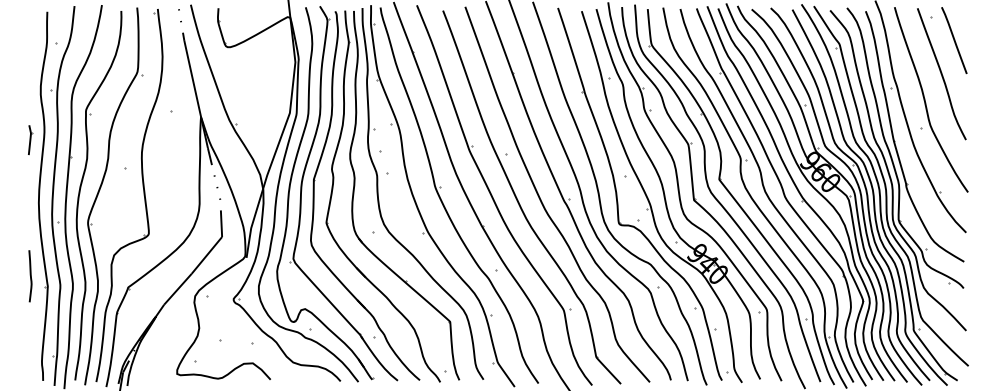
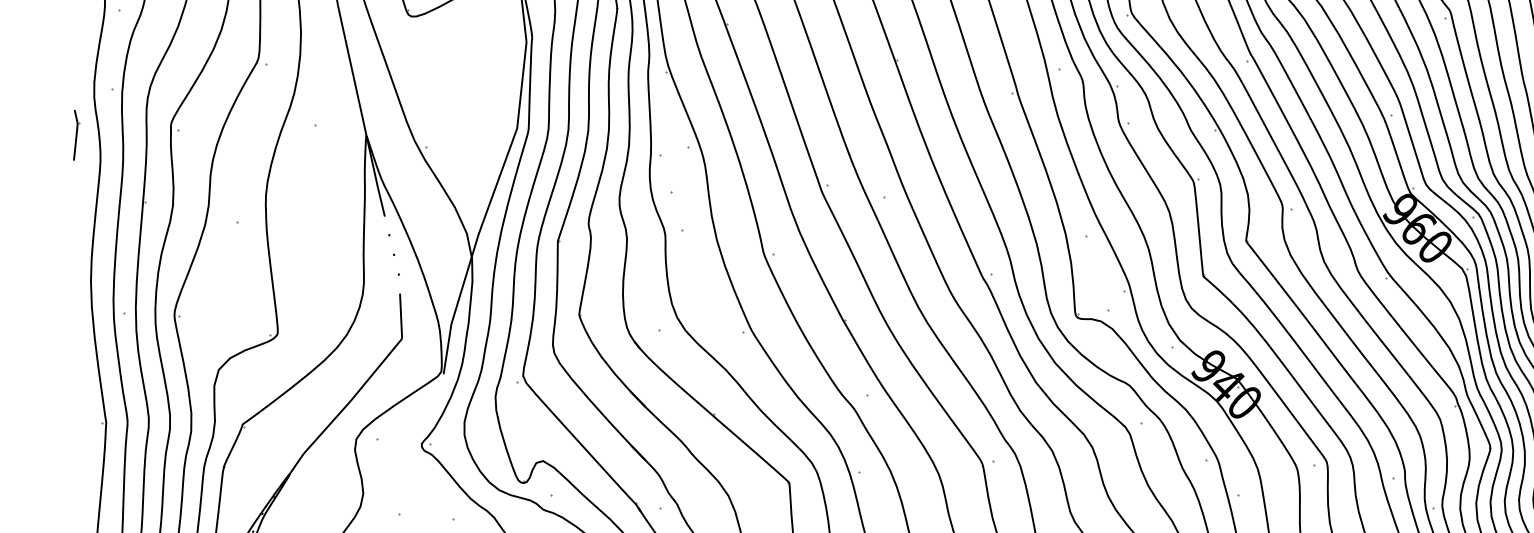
part: (30, 140) -> (76, 135), moved
curve: (30, 276) -> (76, 405), removed

